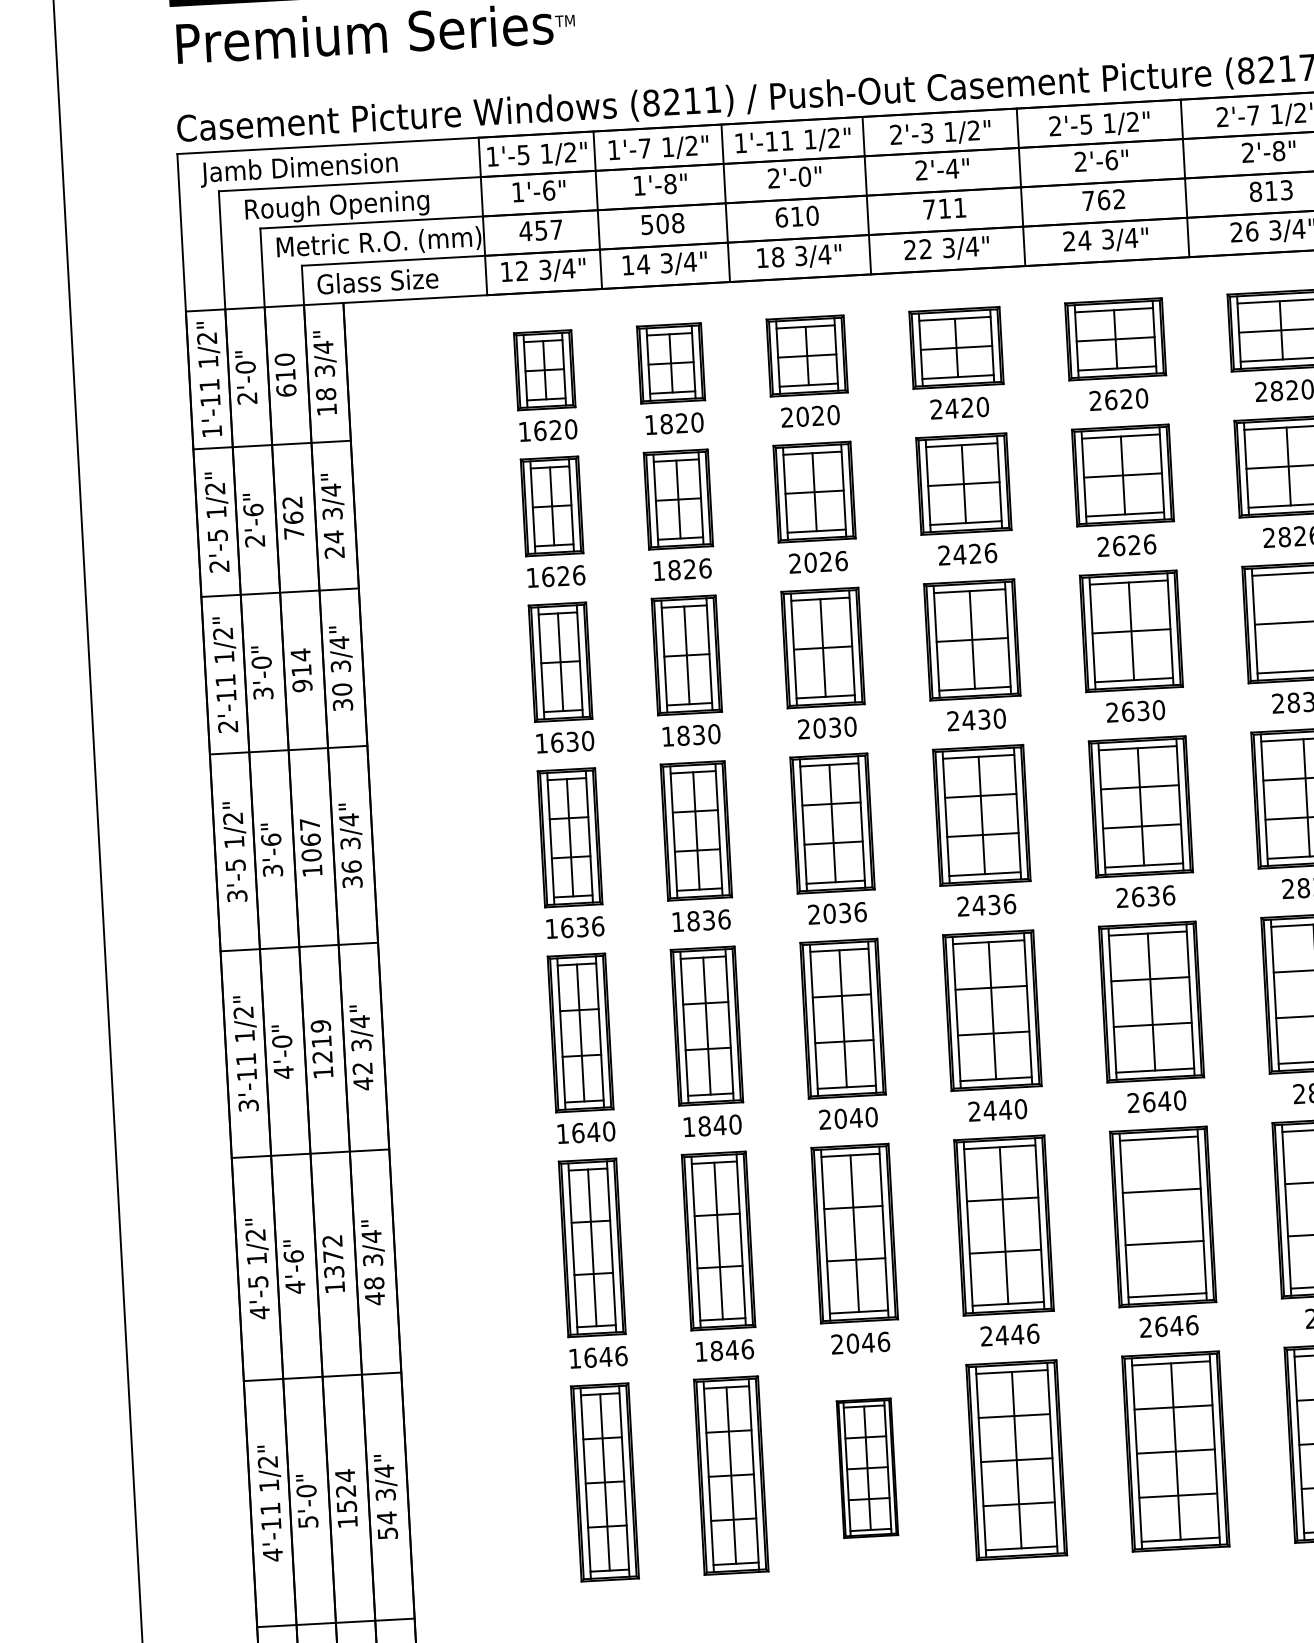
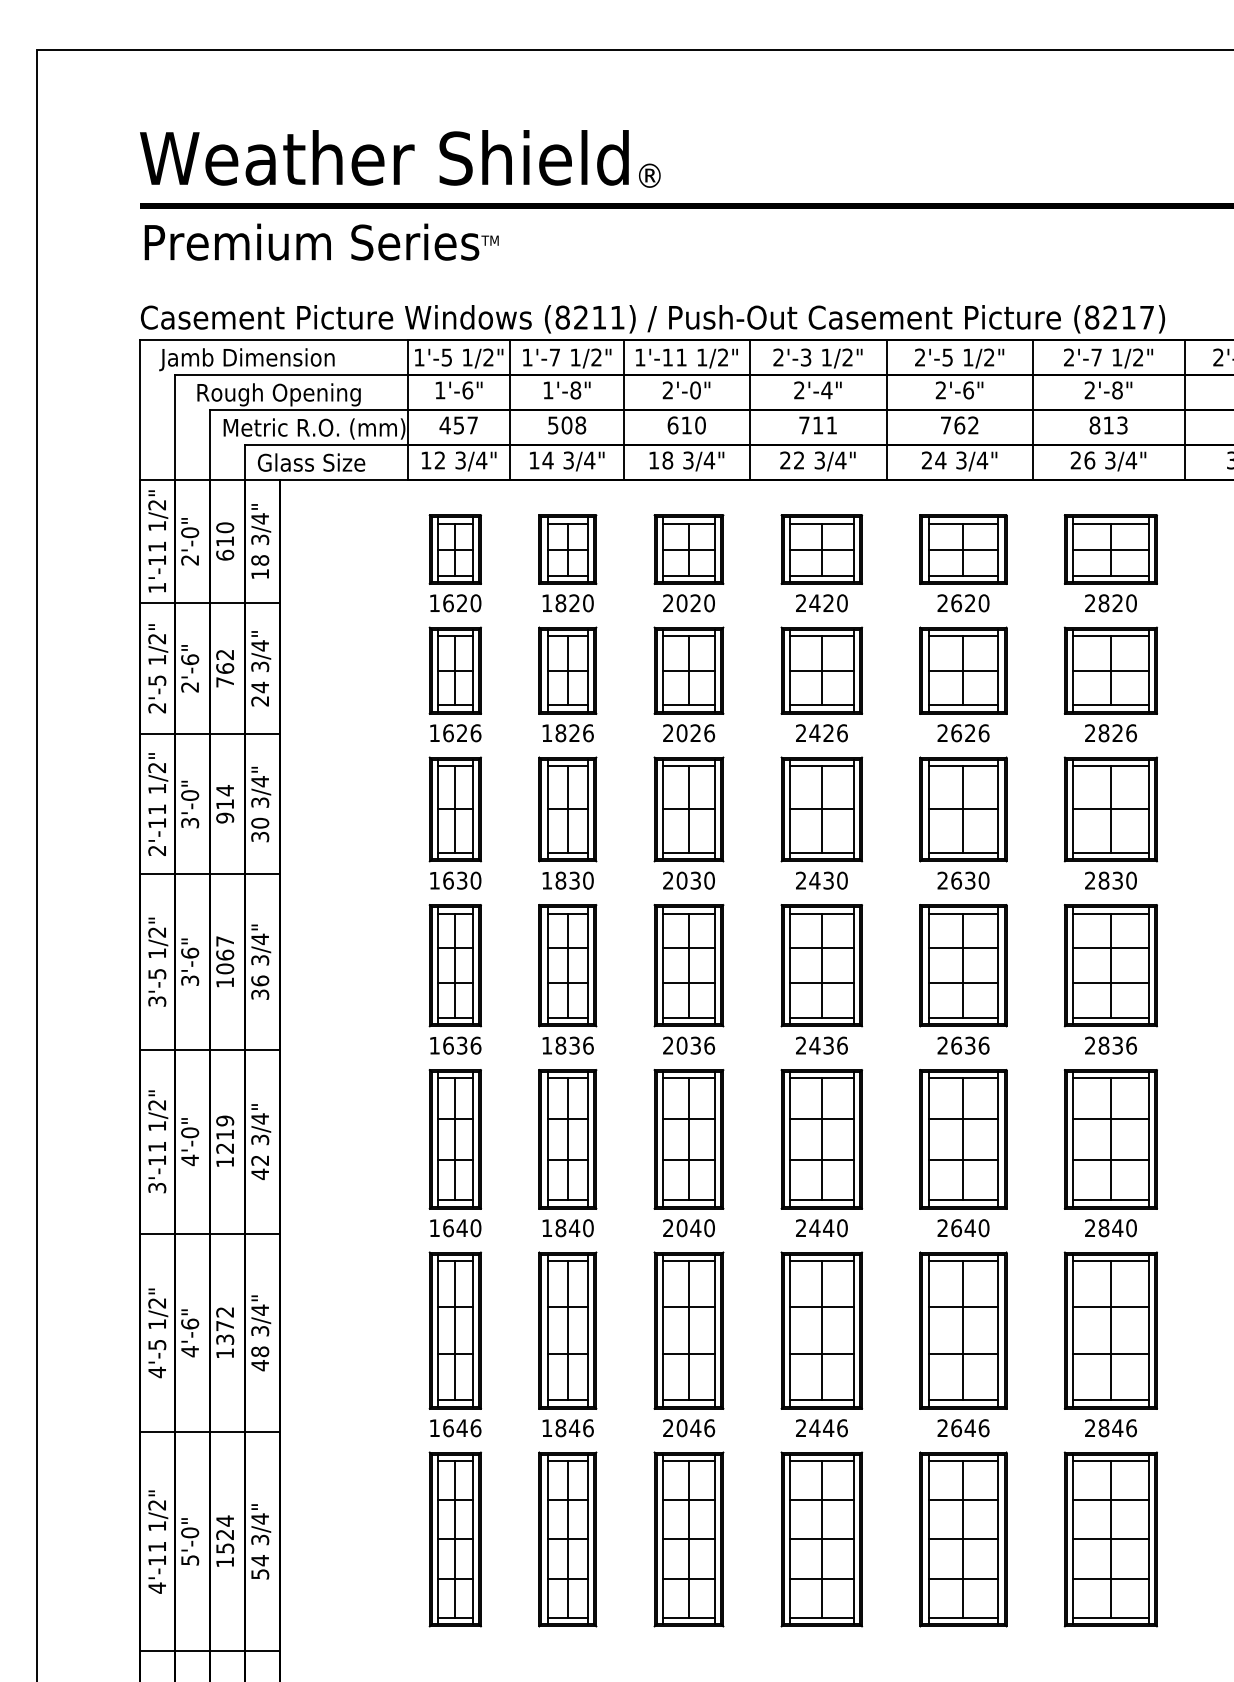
line: (1296, 622) -> (1110, 809), added
line: (1163, 1216) -> (963, 1330), added
part: (866, 1468) -> (688, 1539), size x1.43

